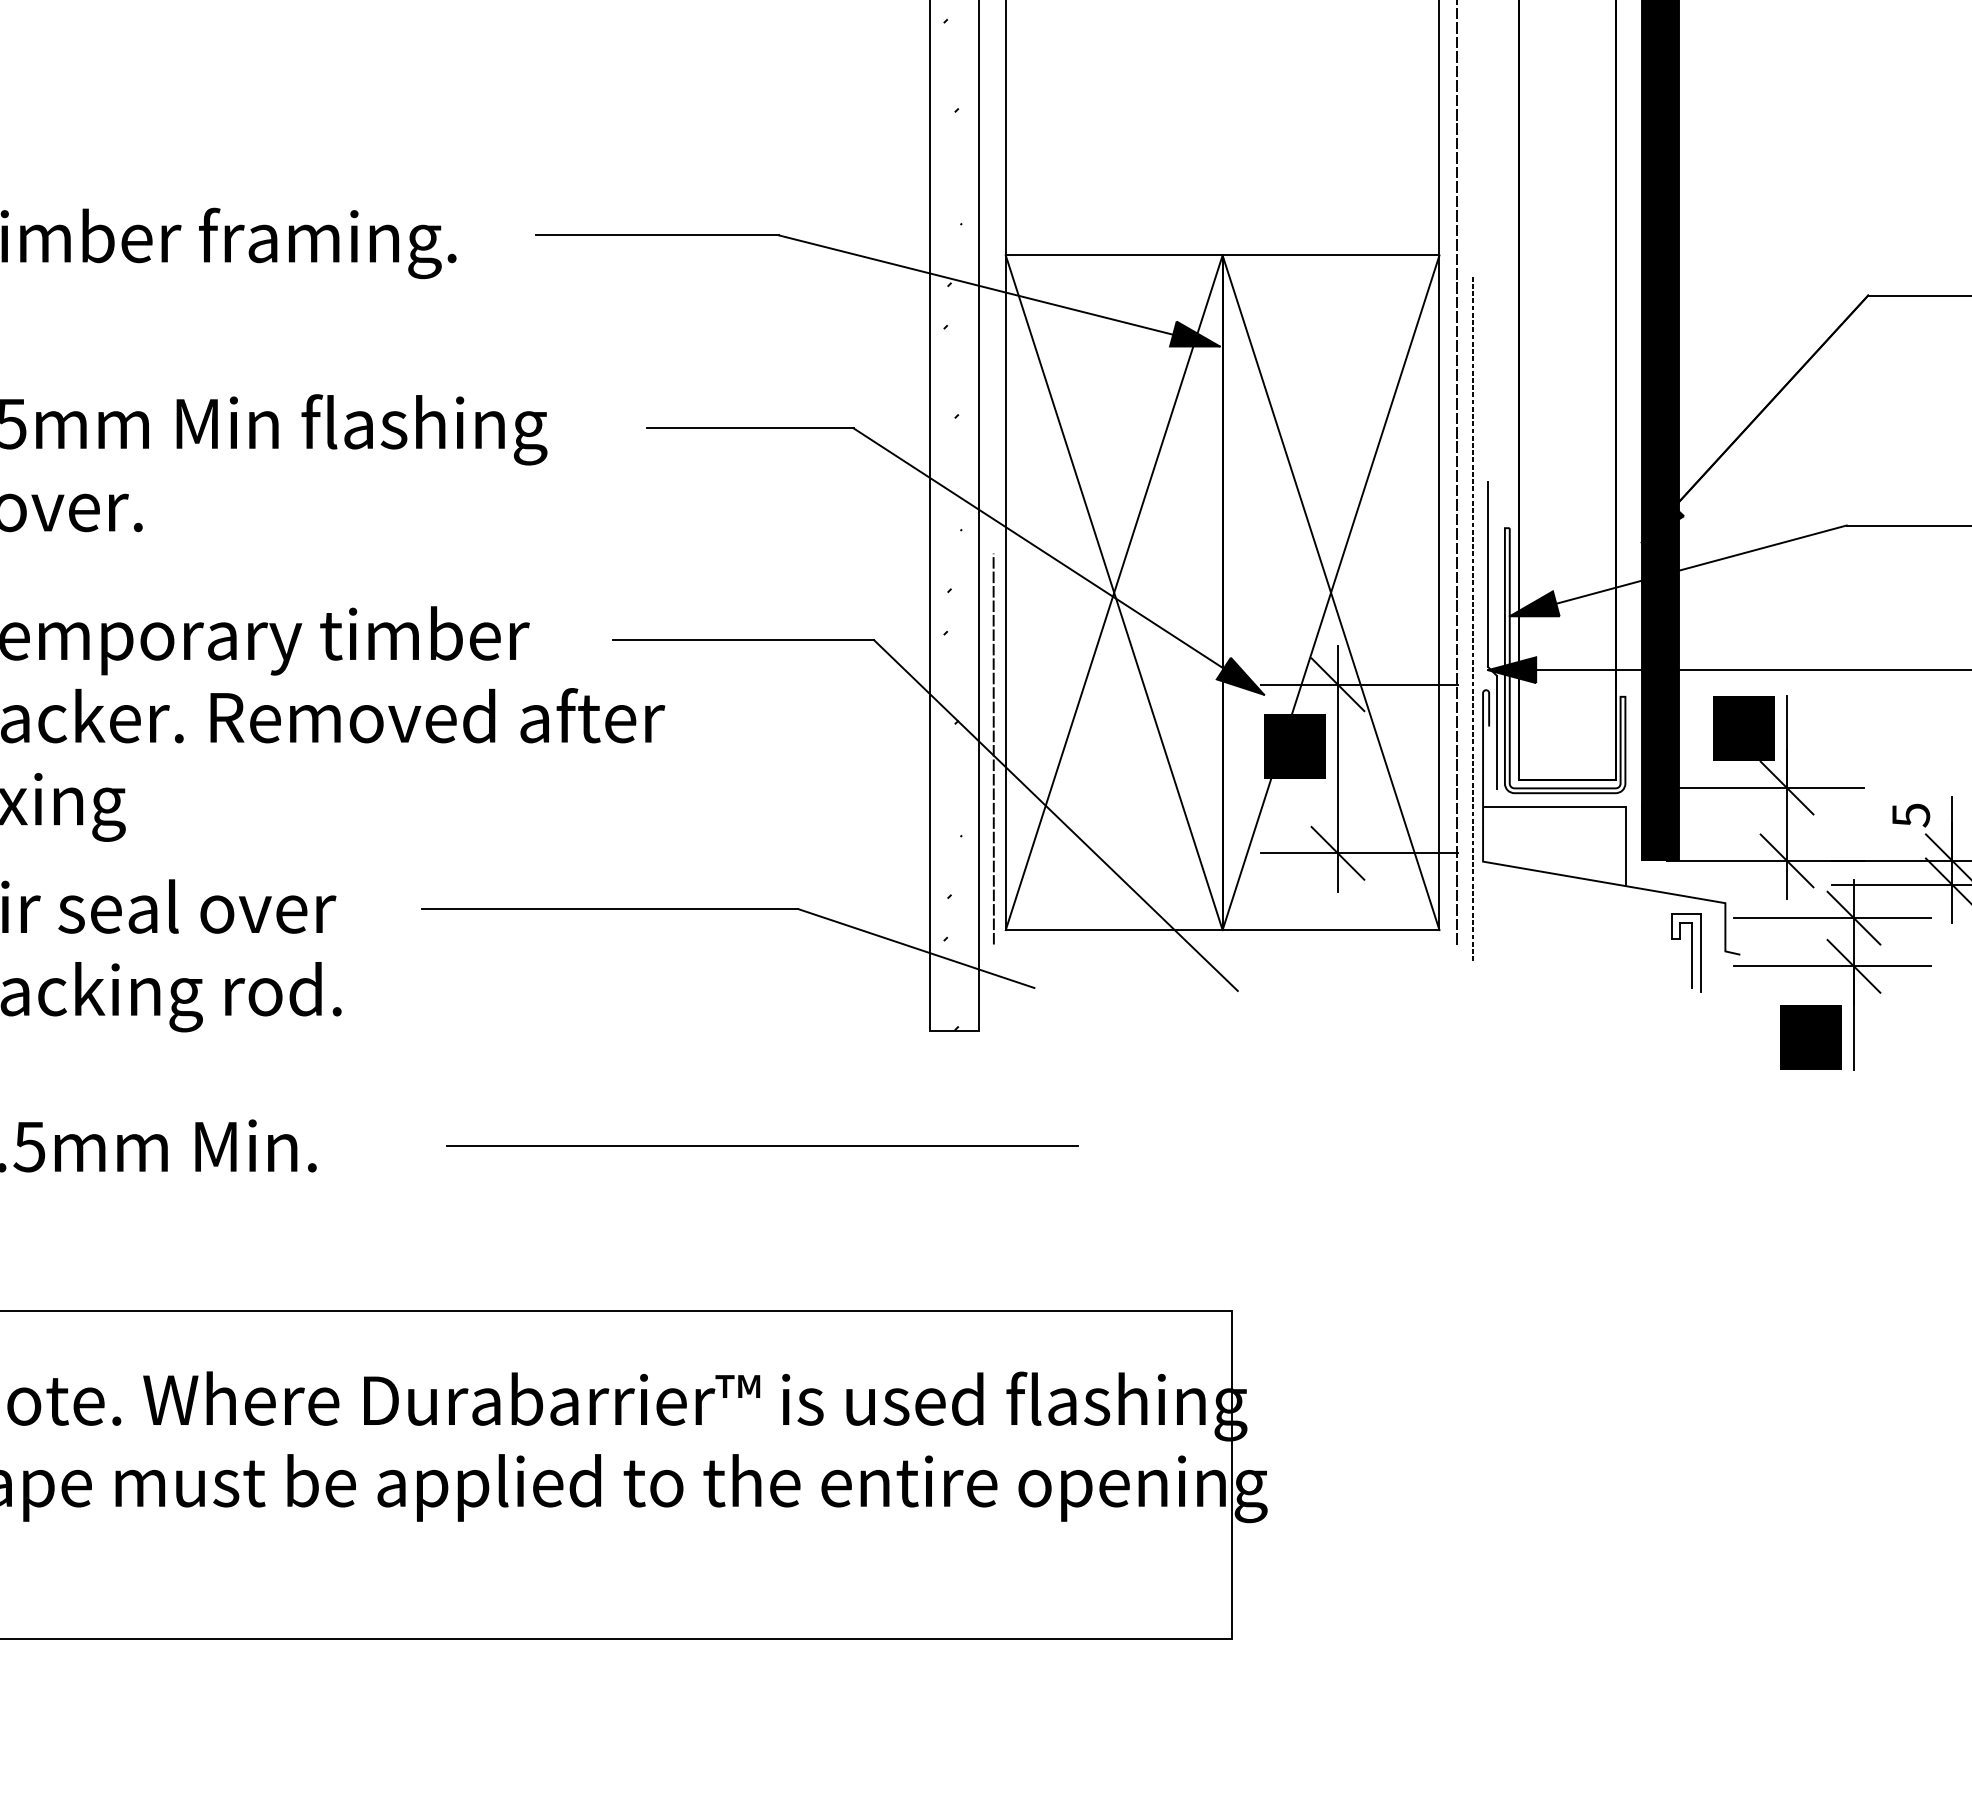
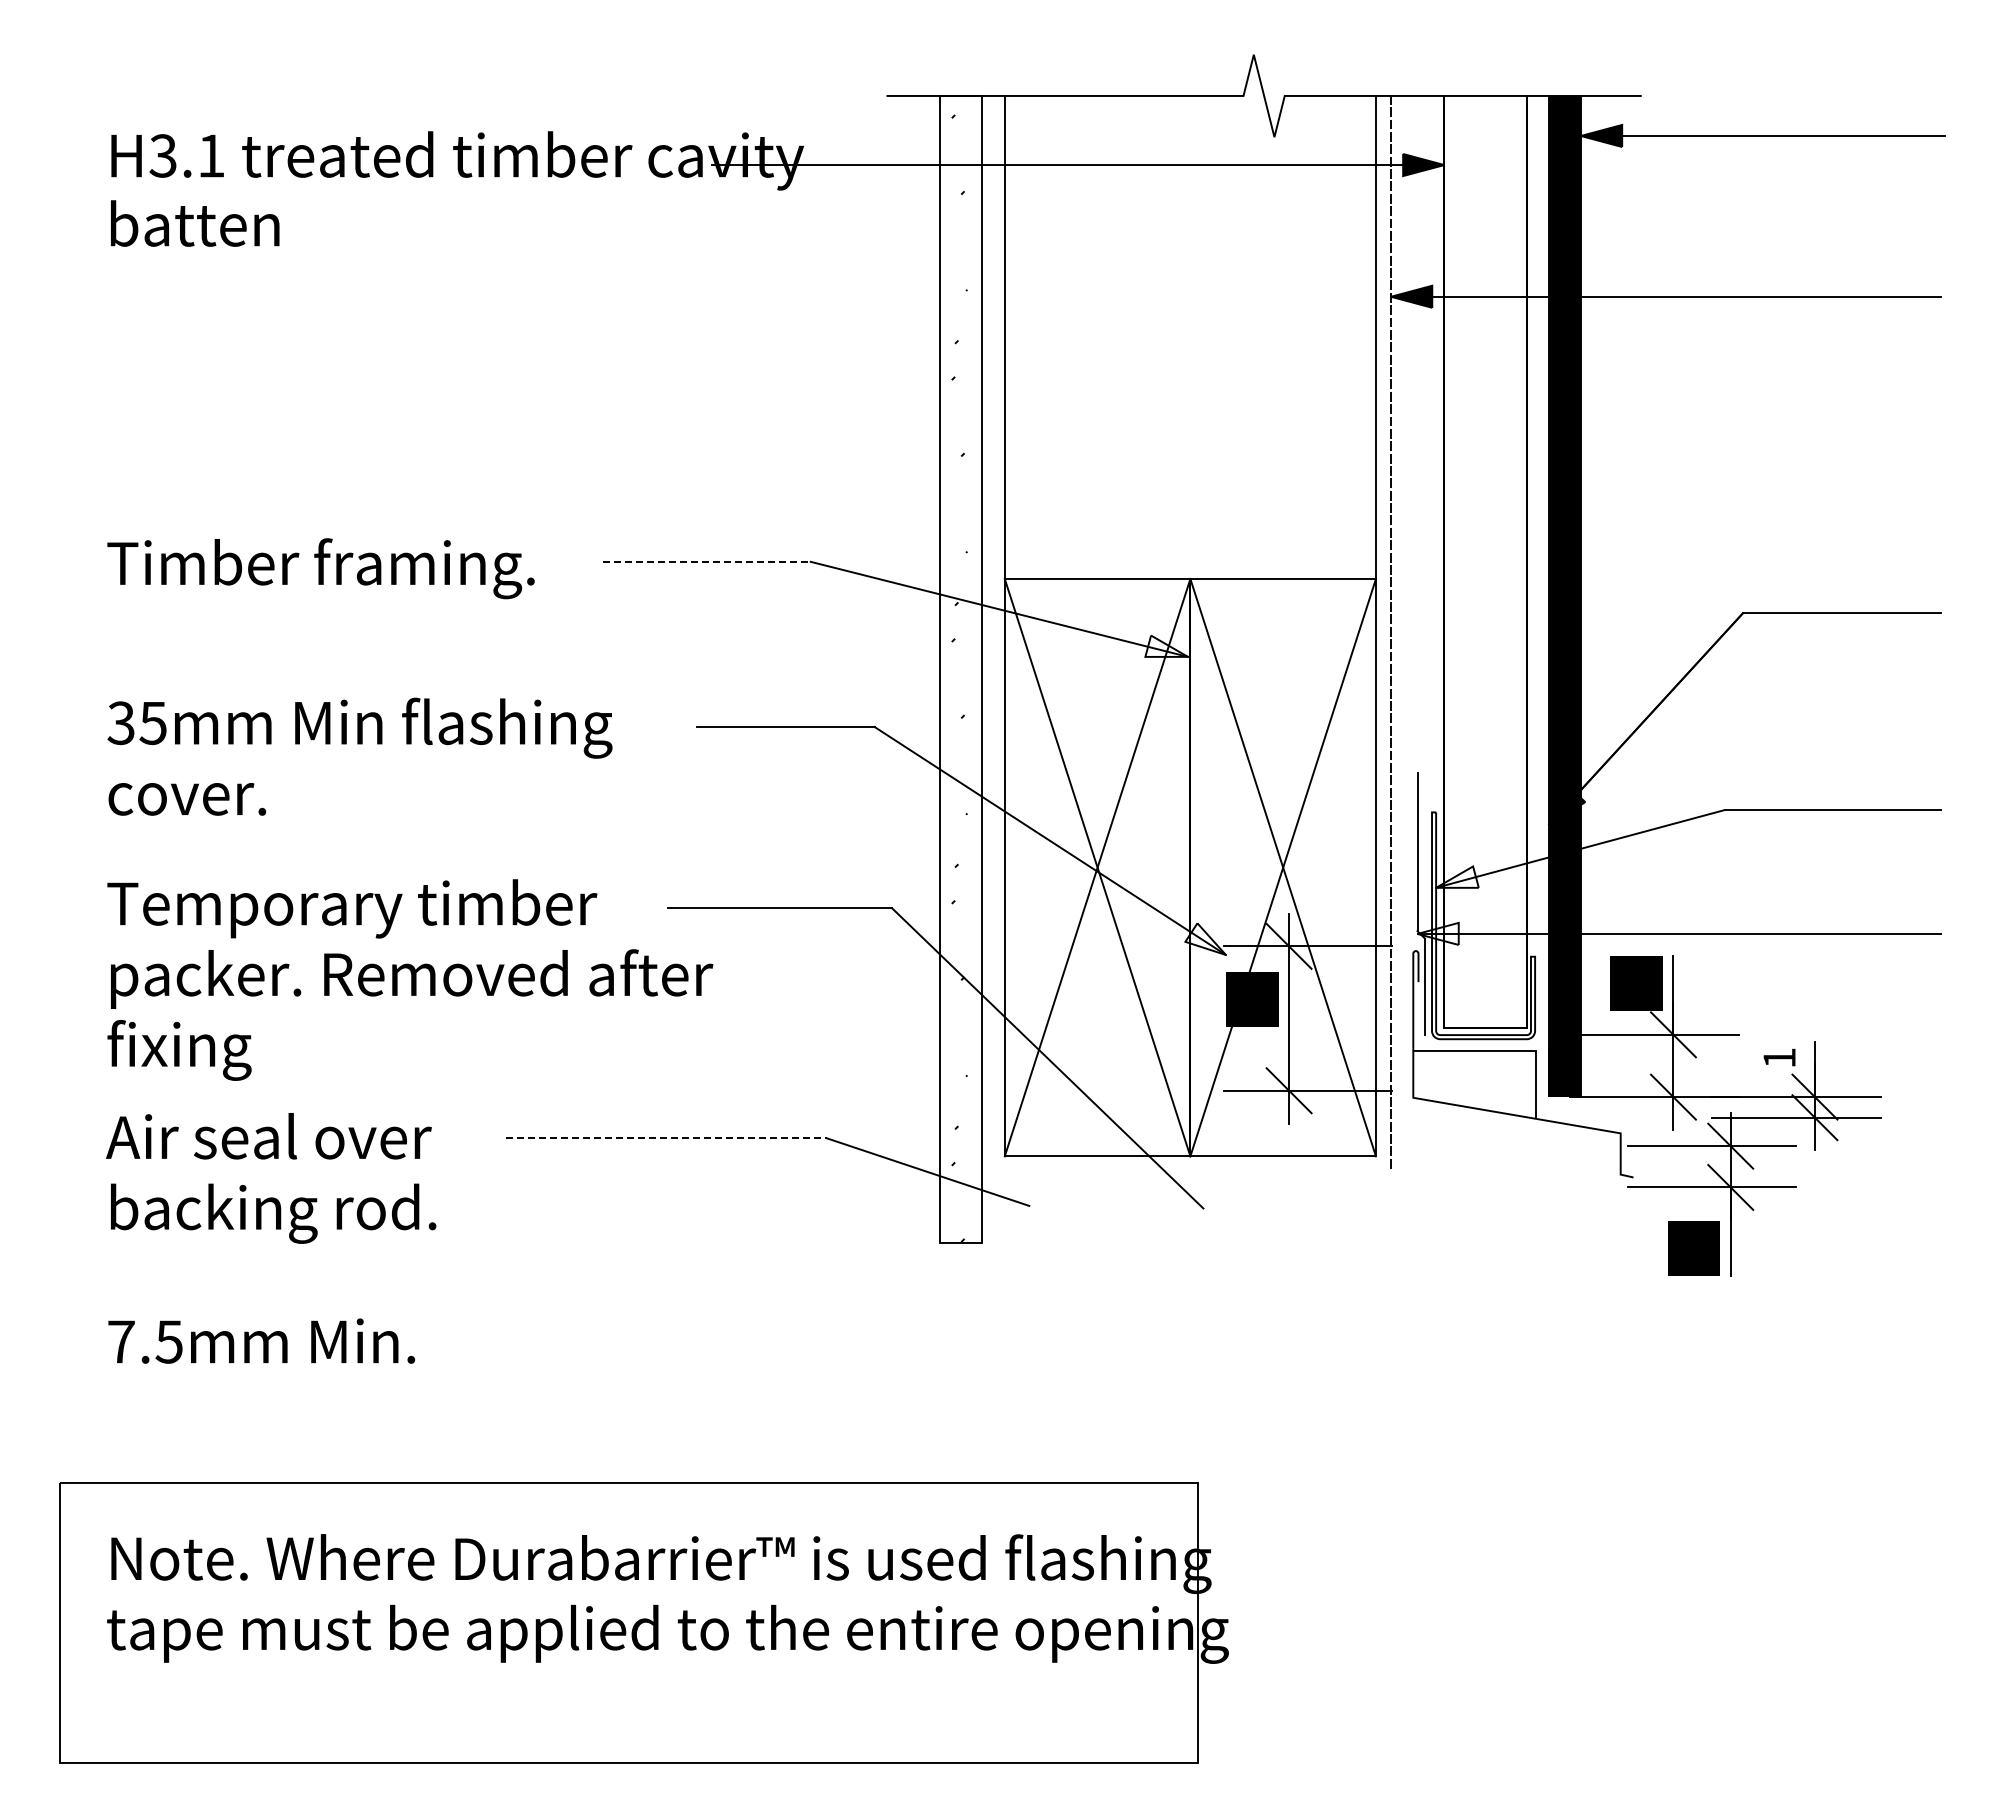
line: (657, 235) -> (706, 561), solid -> dashed
fill: (1194, 333) -> (1166, 645), removed
fill: (1534, 603) -> (1457, 876), removed
line: (1472, 617) -> (1404, 888), removed
fill: (1511, 669) -> (1437, 933), removed
fill: (1240, 676) -> (1205, 939), removed
line: (993, 749) -> (994, 1001), removed
text: (1910, 815) -> (1779, 1058), 5 -> 1
line: (610, 909) -> (666, 1138), solid -> dashed
part: (1686, 952) -> (1587, 1175), removed
line: (762, 1146) -> (796, 1341), removed

